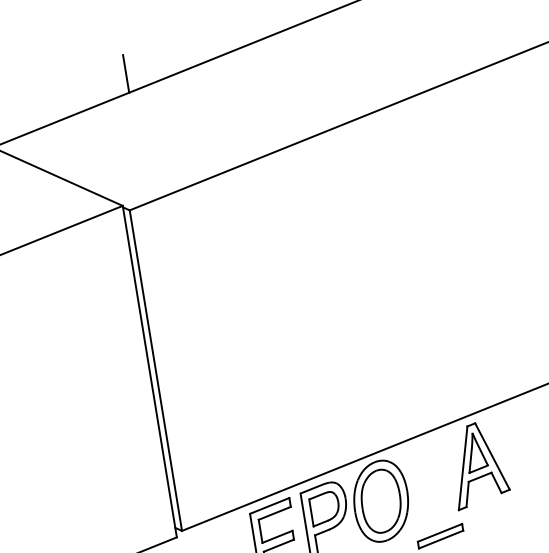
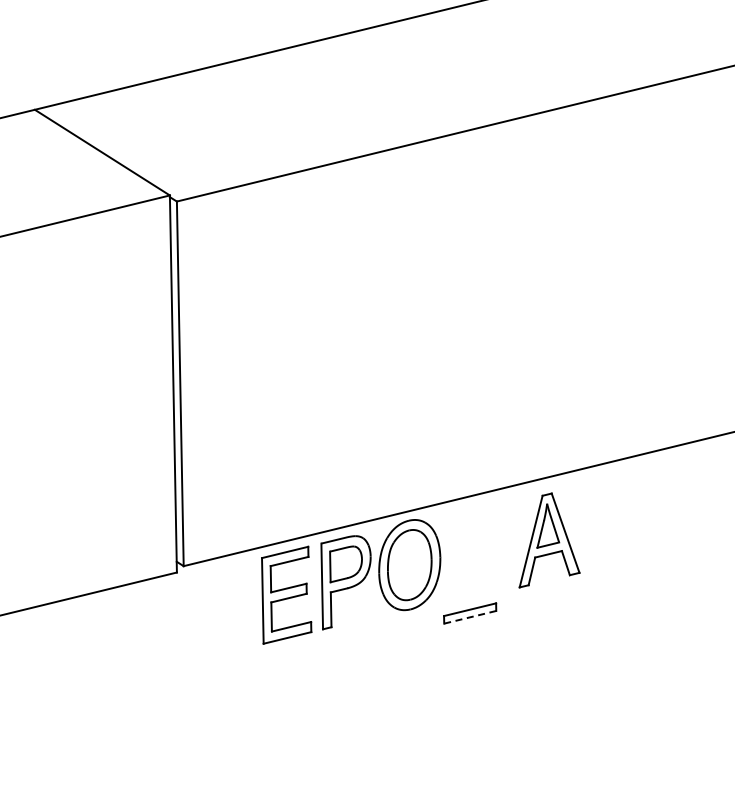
line: (125, 73) -> (194, 48), removed
part: (479, 464) -> (549, 540), moved
line: (441, 539) -> (470, 617), solid -> dashed

